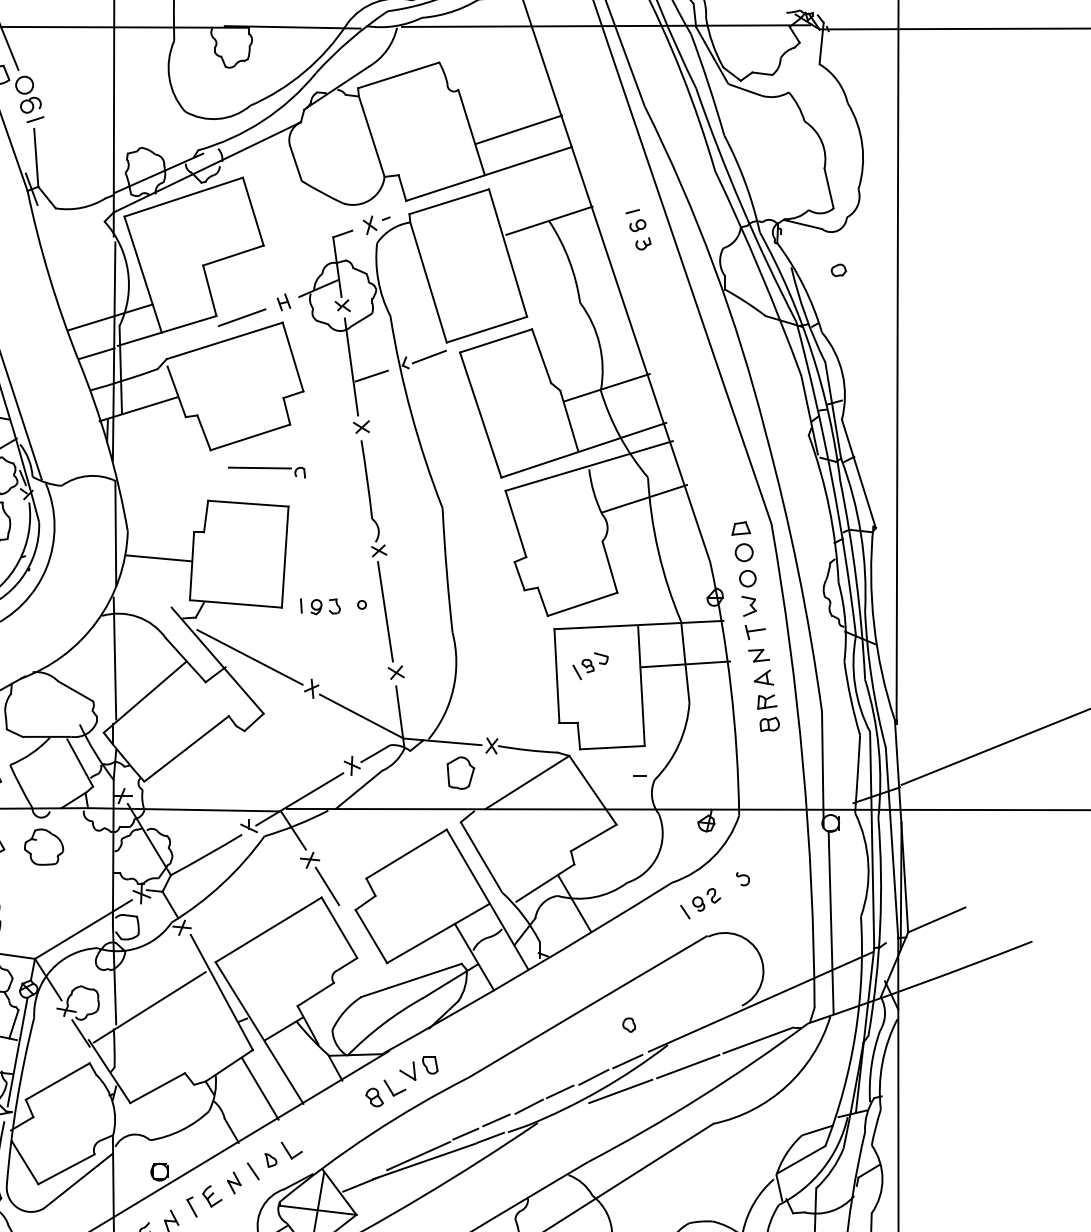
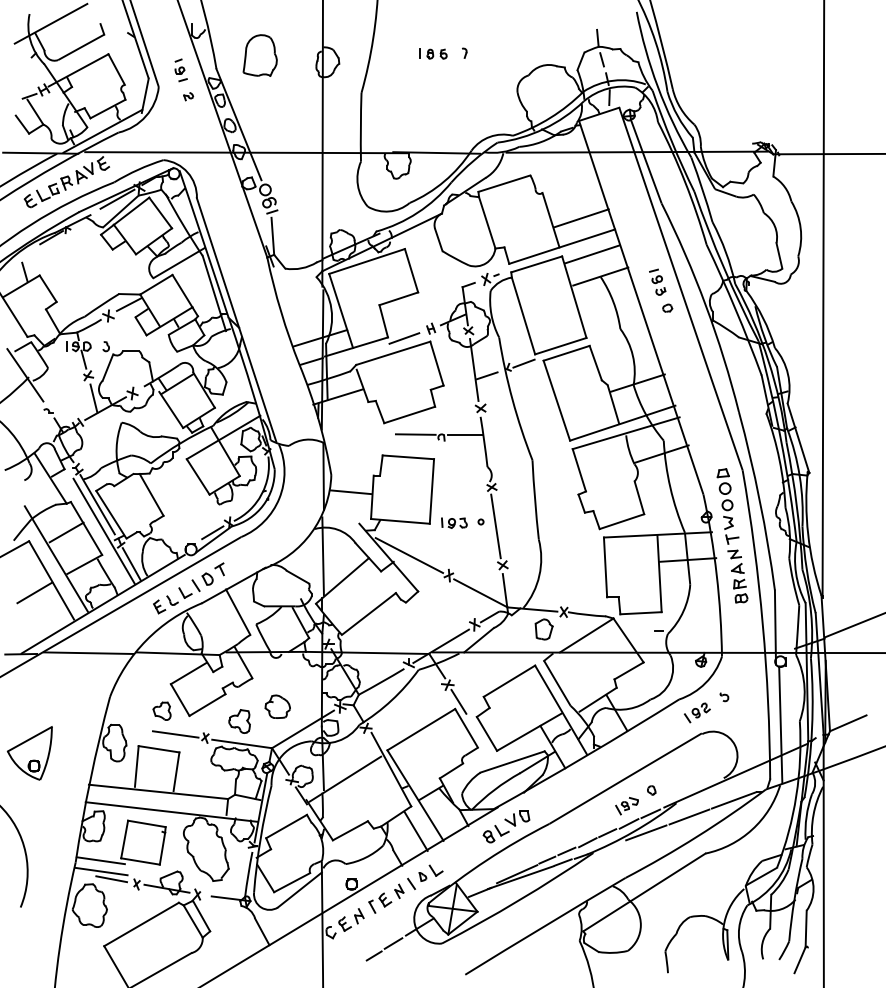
line: (536, 186) -> (592, 254), added
part: (838, 269) -> (667, 307), moved
line: (336, 467) -> (464, 434), added
part: (589, 666) -> (626, 806), moved
part: (43, 846) -> (277, 706), moved

